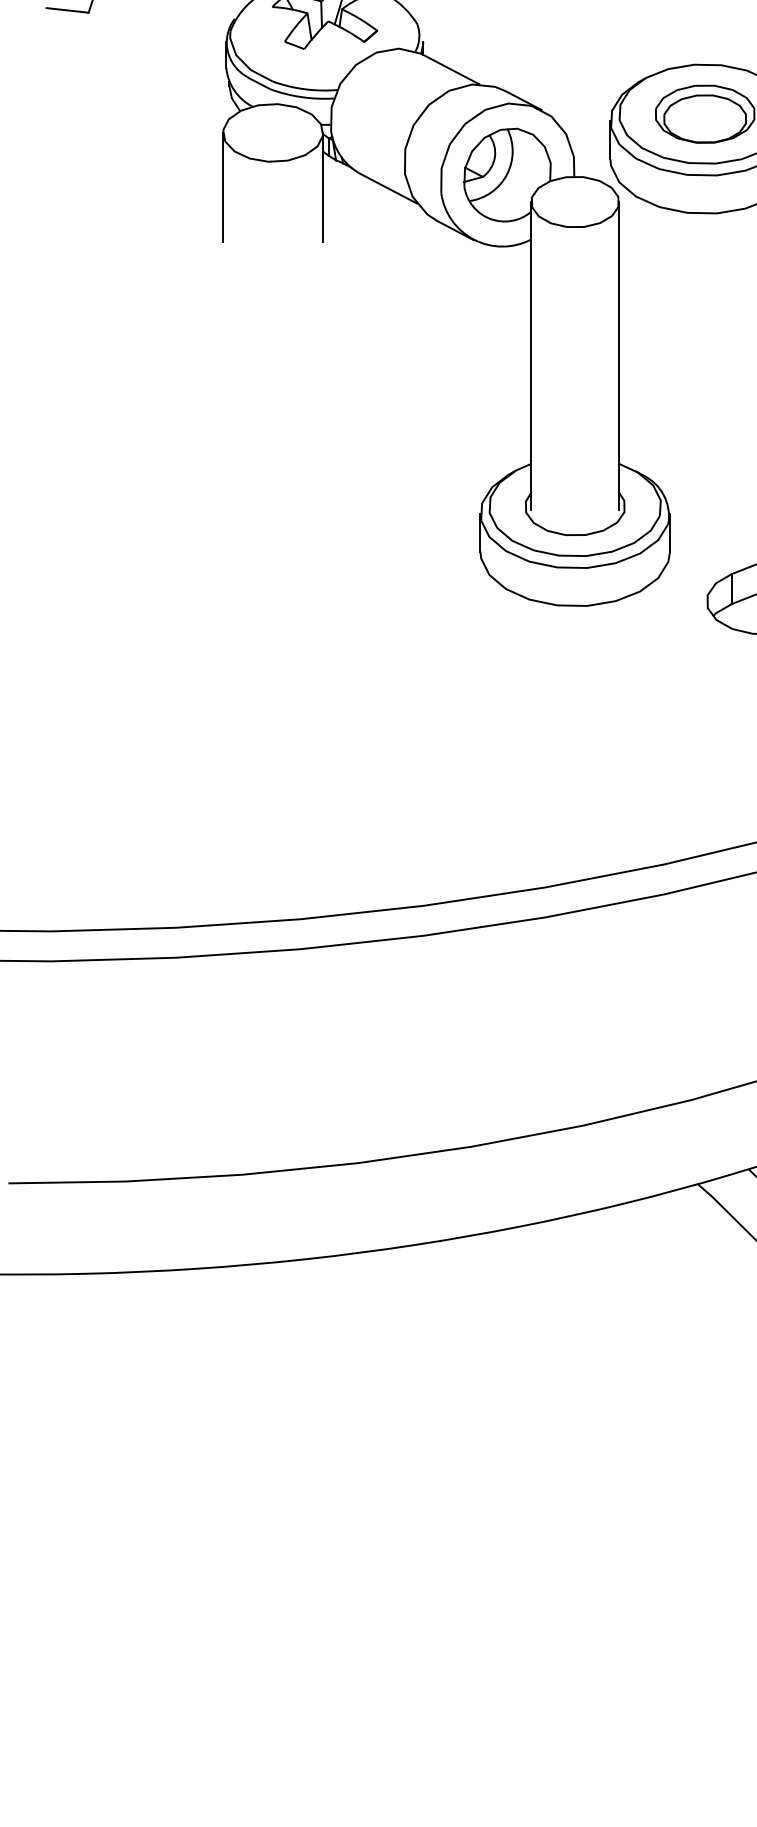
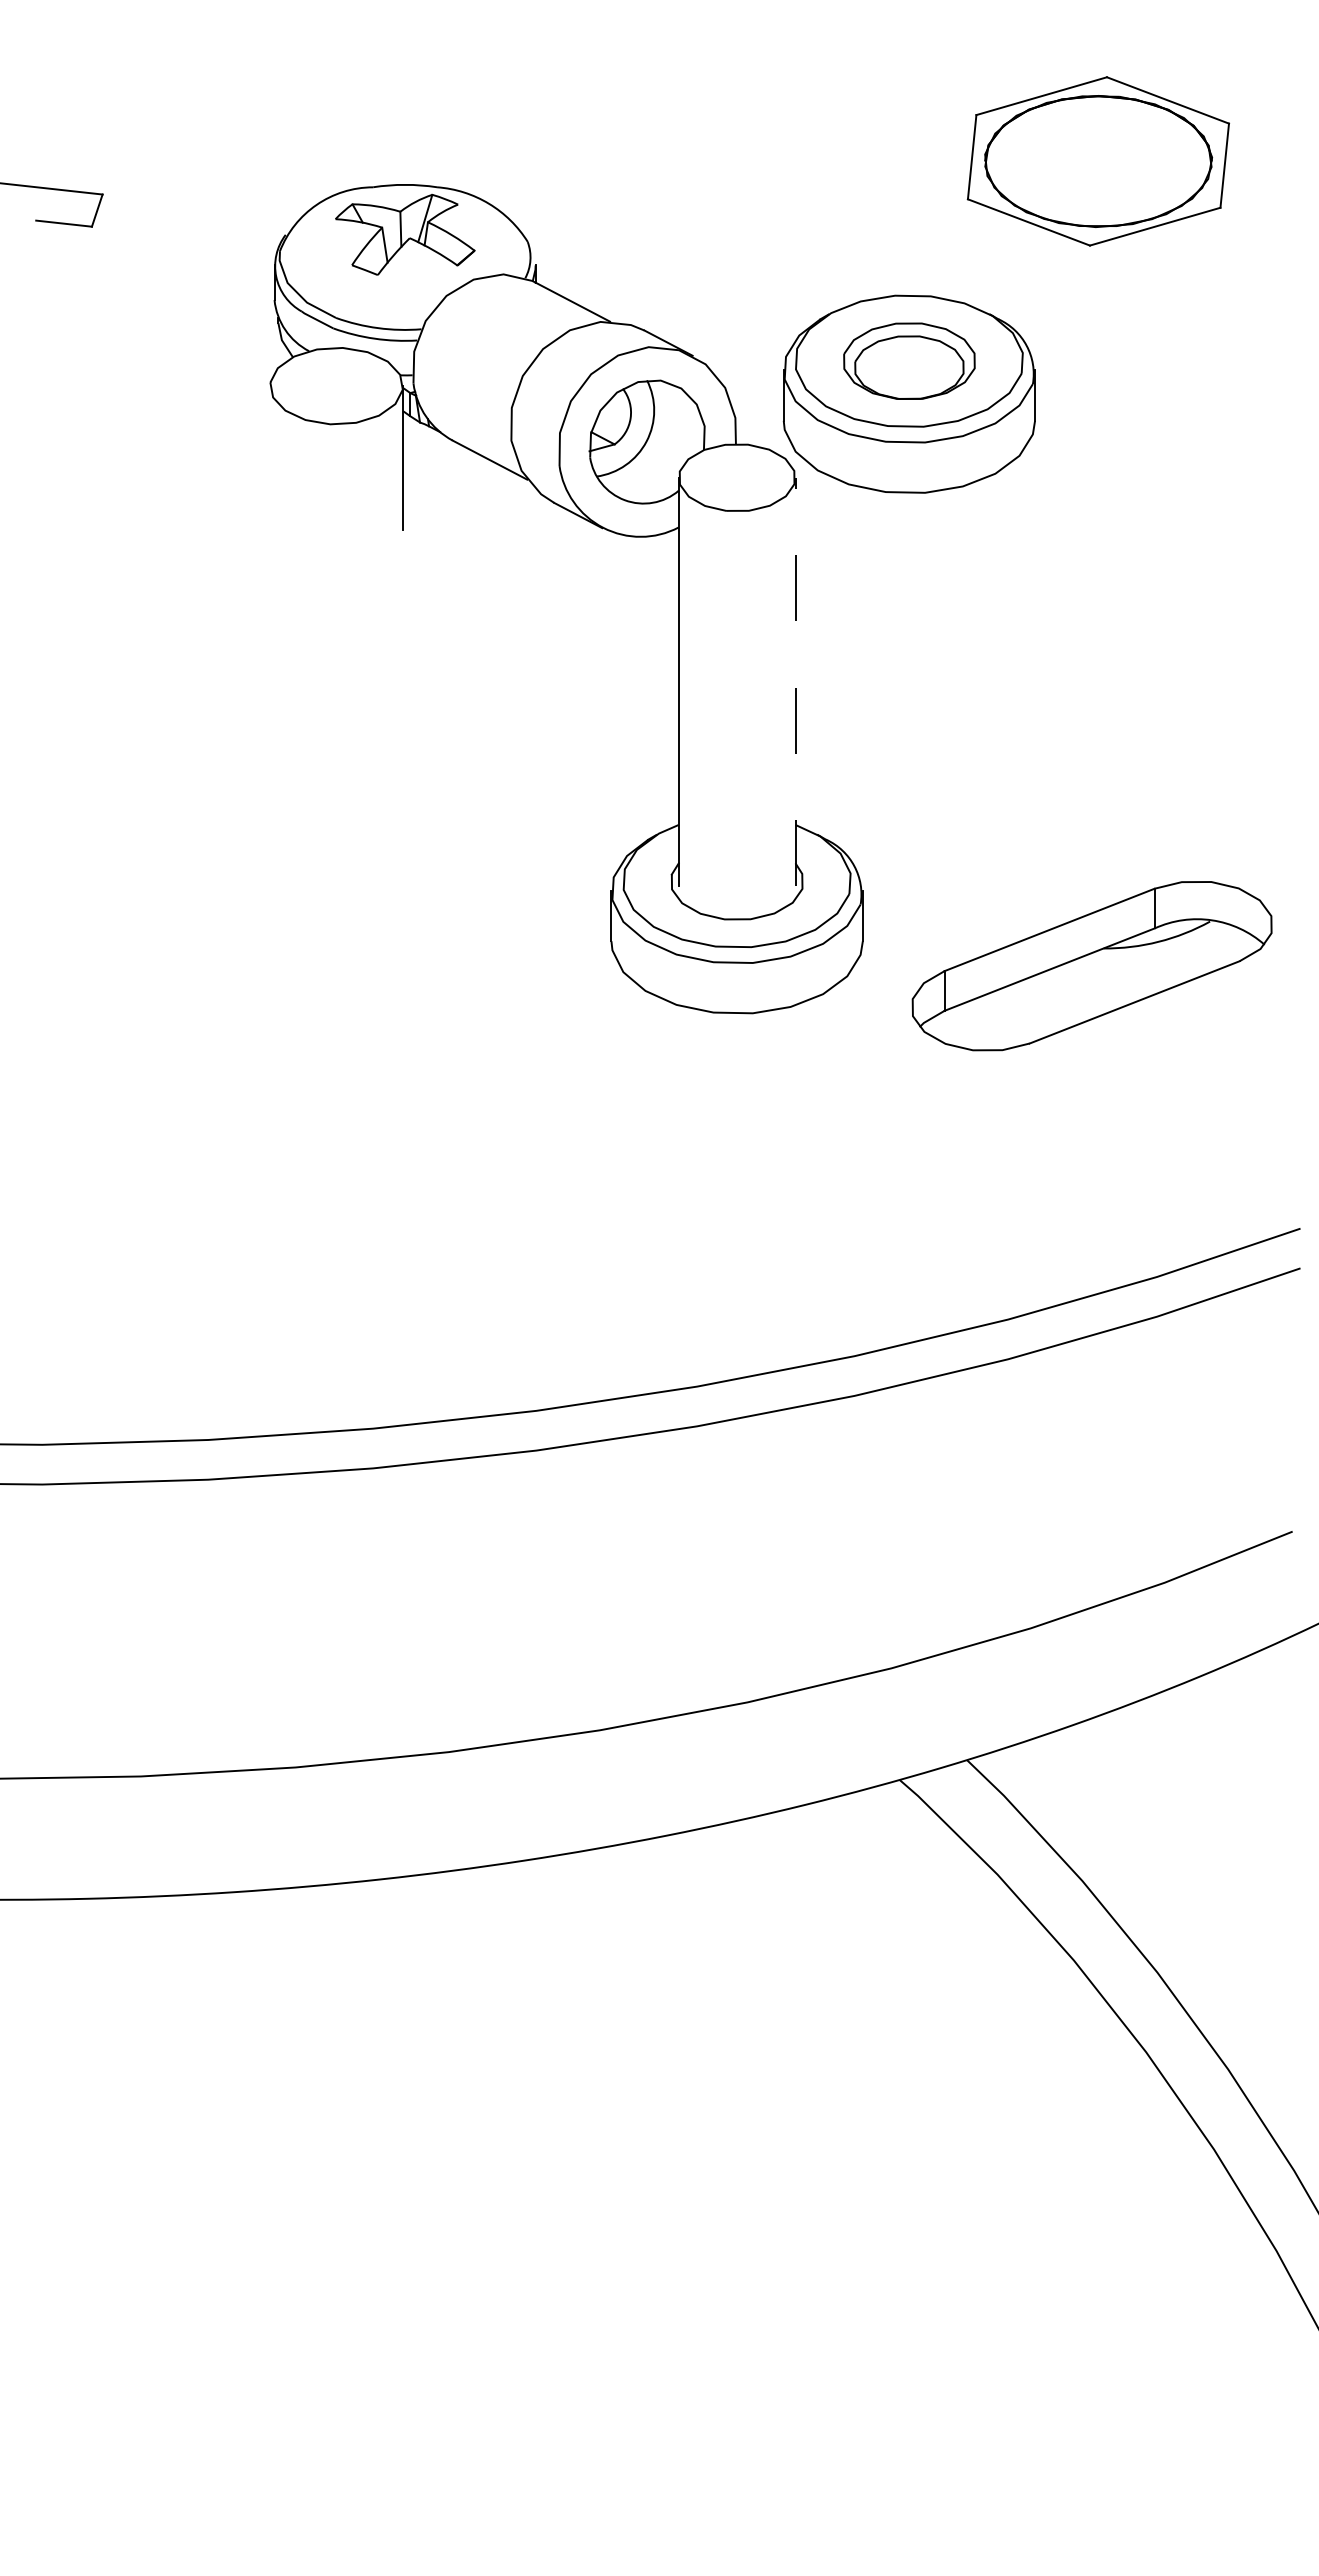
line: (223, 187) -> (270, 458), removed
line: (619, 355) -> (795, 681), solid -> dashed

